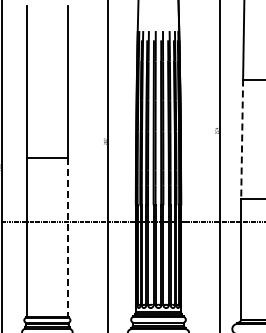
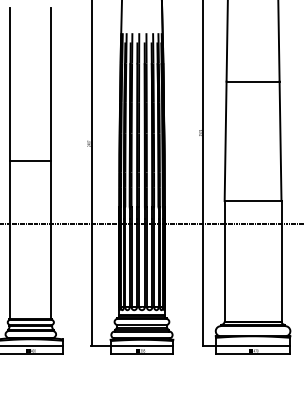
line: (242, 139) -> (225, 141), dashed -> solid
line: (68, 238) -> (51, 240), dashed -> solid

